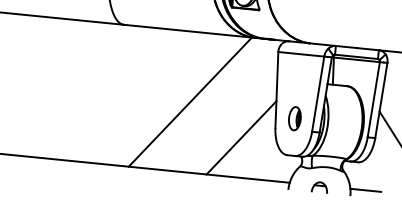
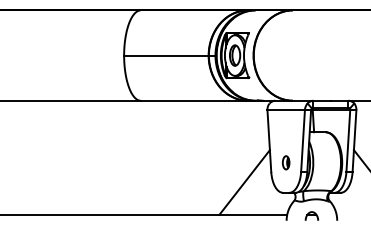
line: (190, 101) -> (200, 157), removed
part: (294, 118) -> (285, 162), size x0.7
line: (364, 189) -> (348, 214), removed

